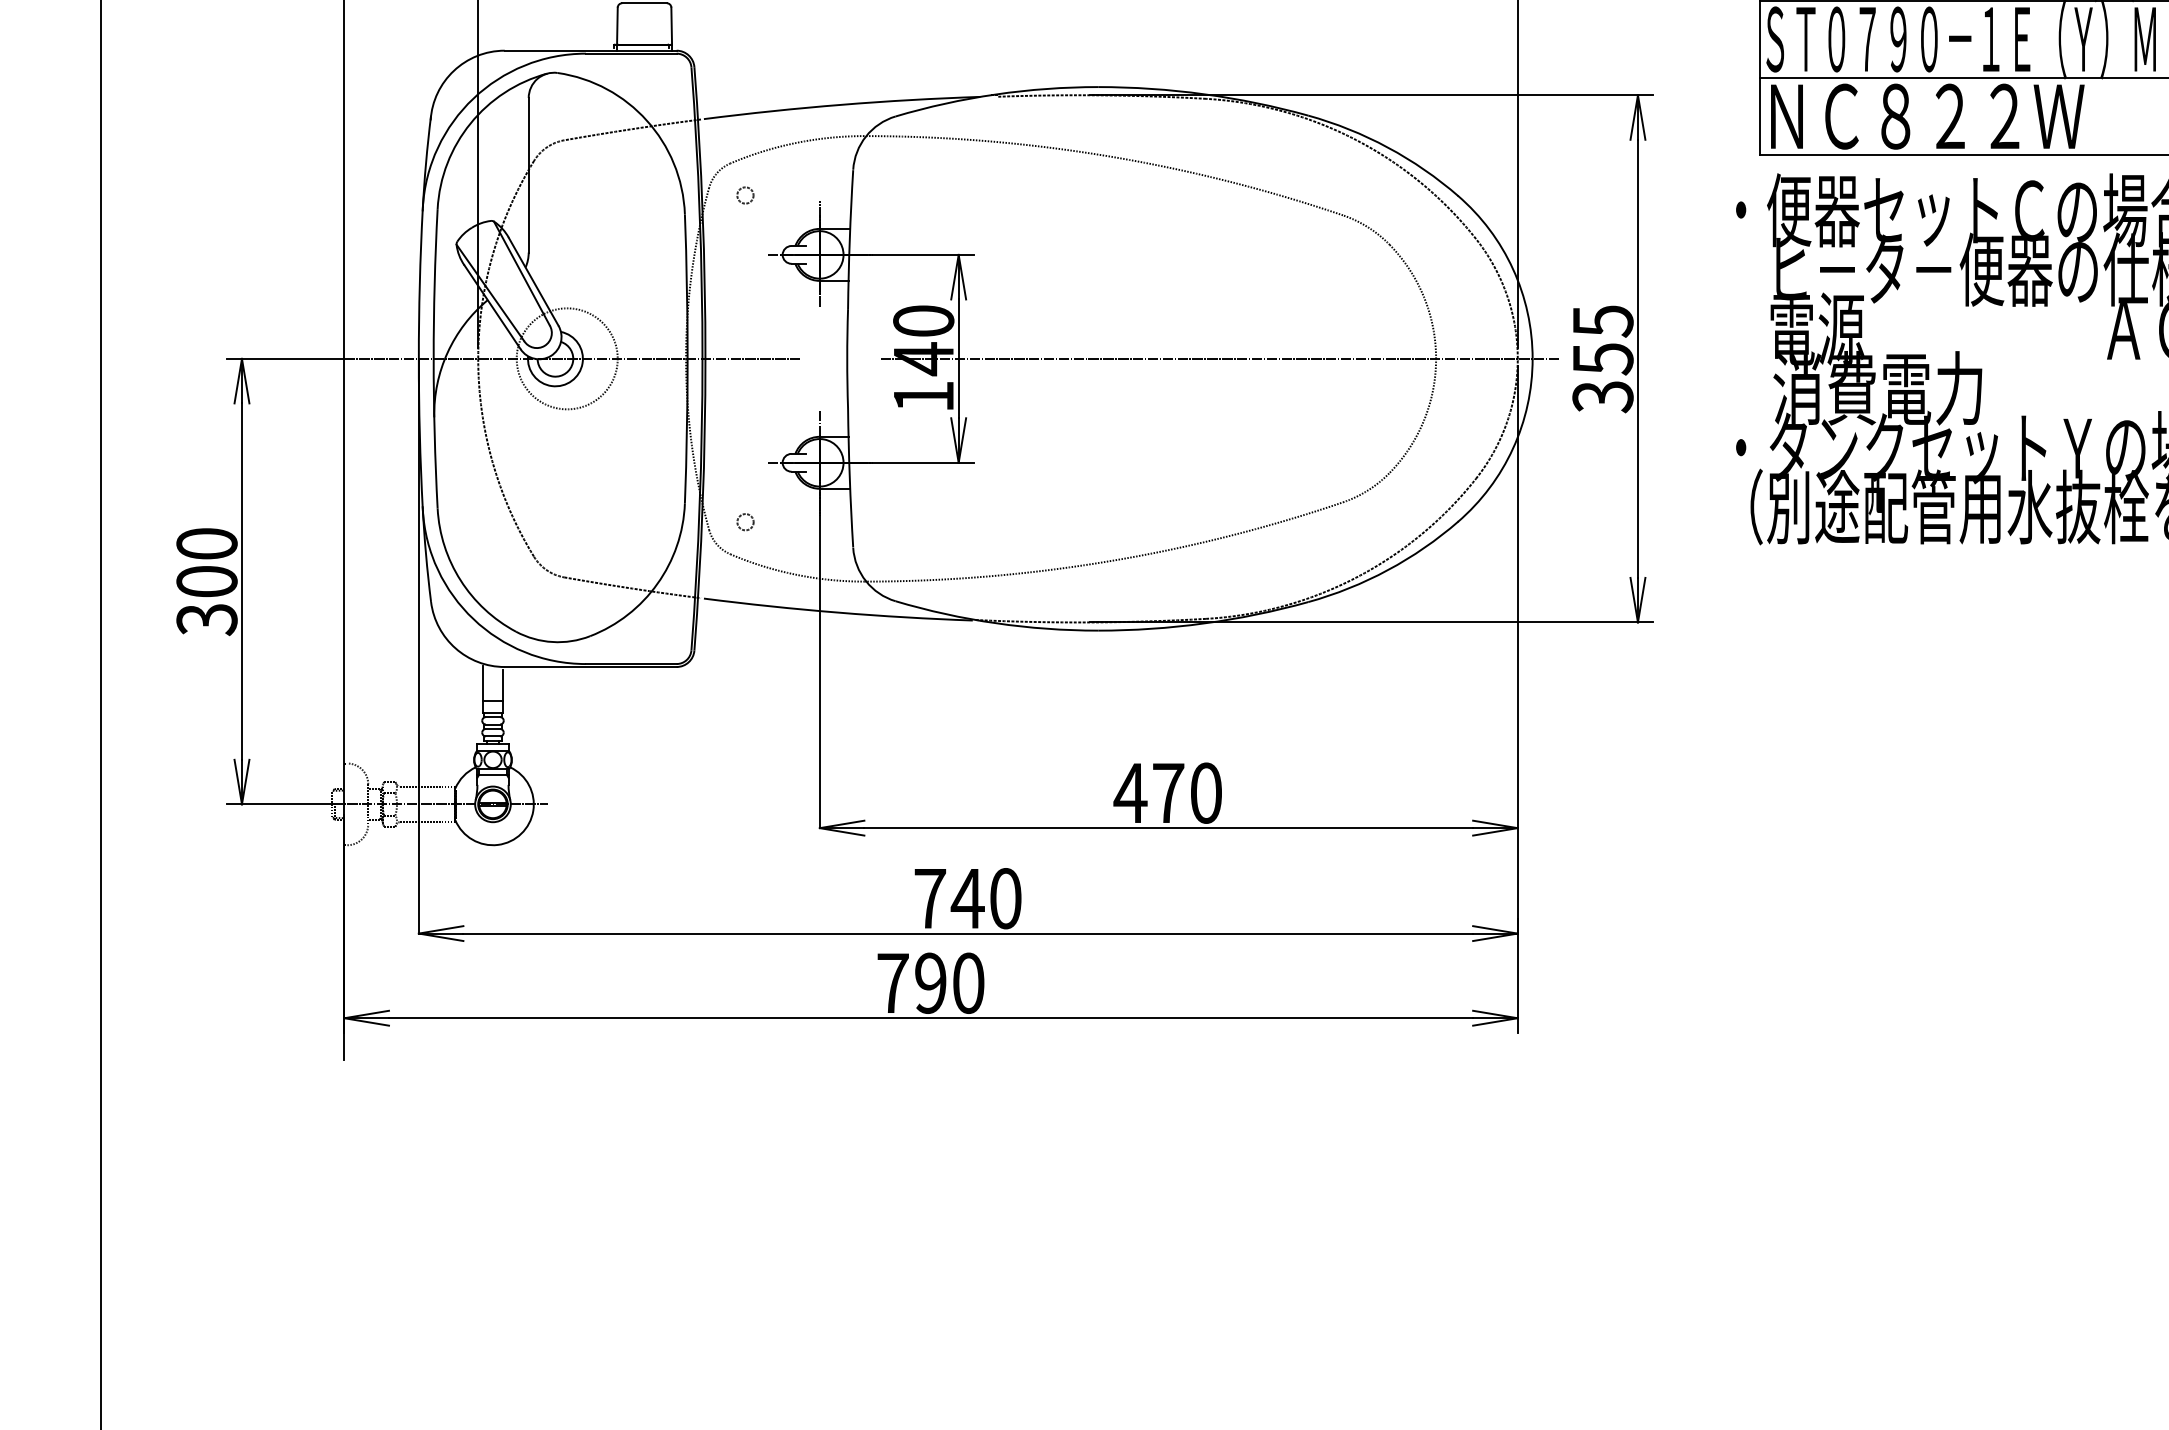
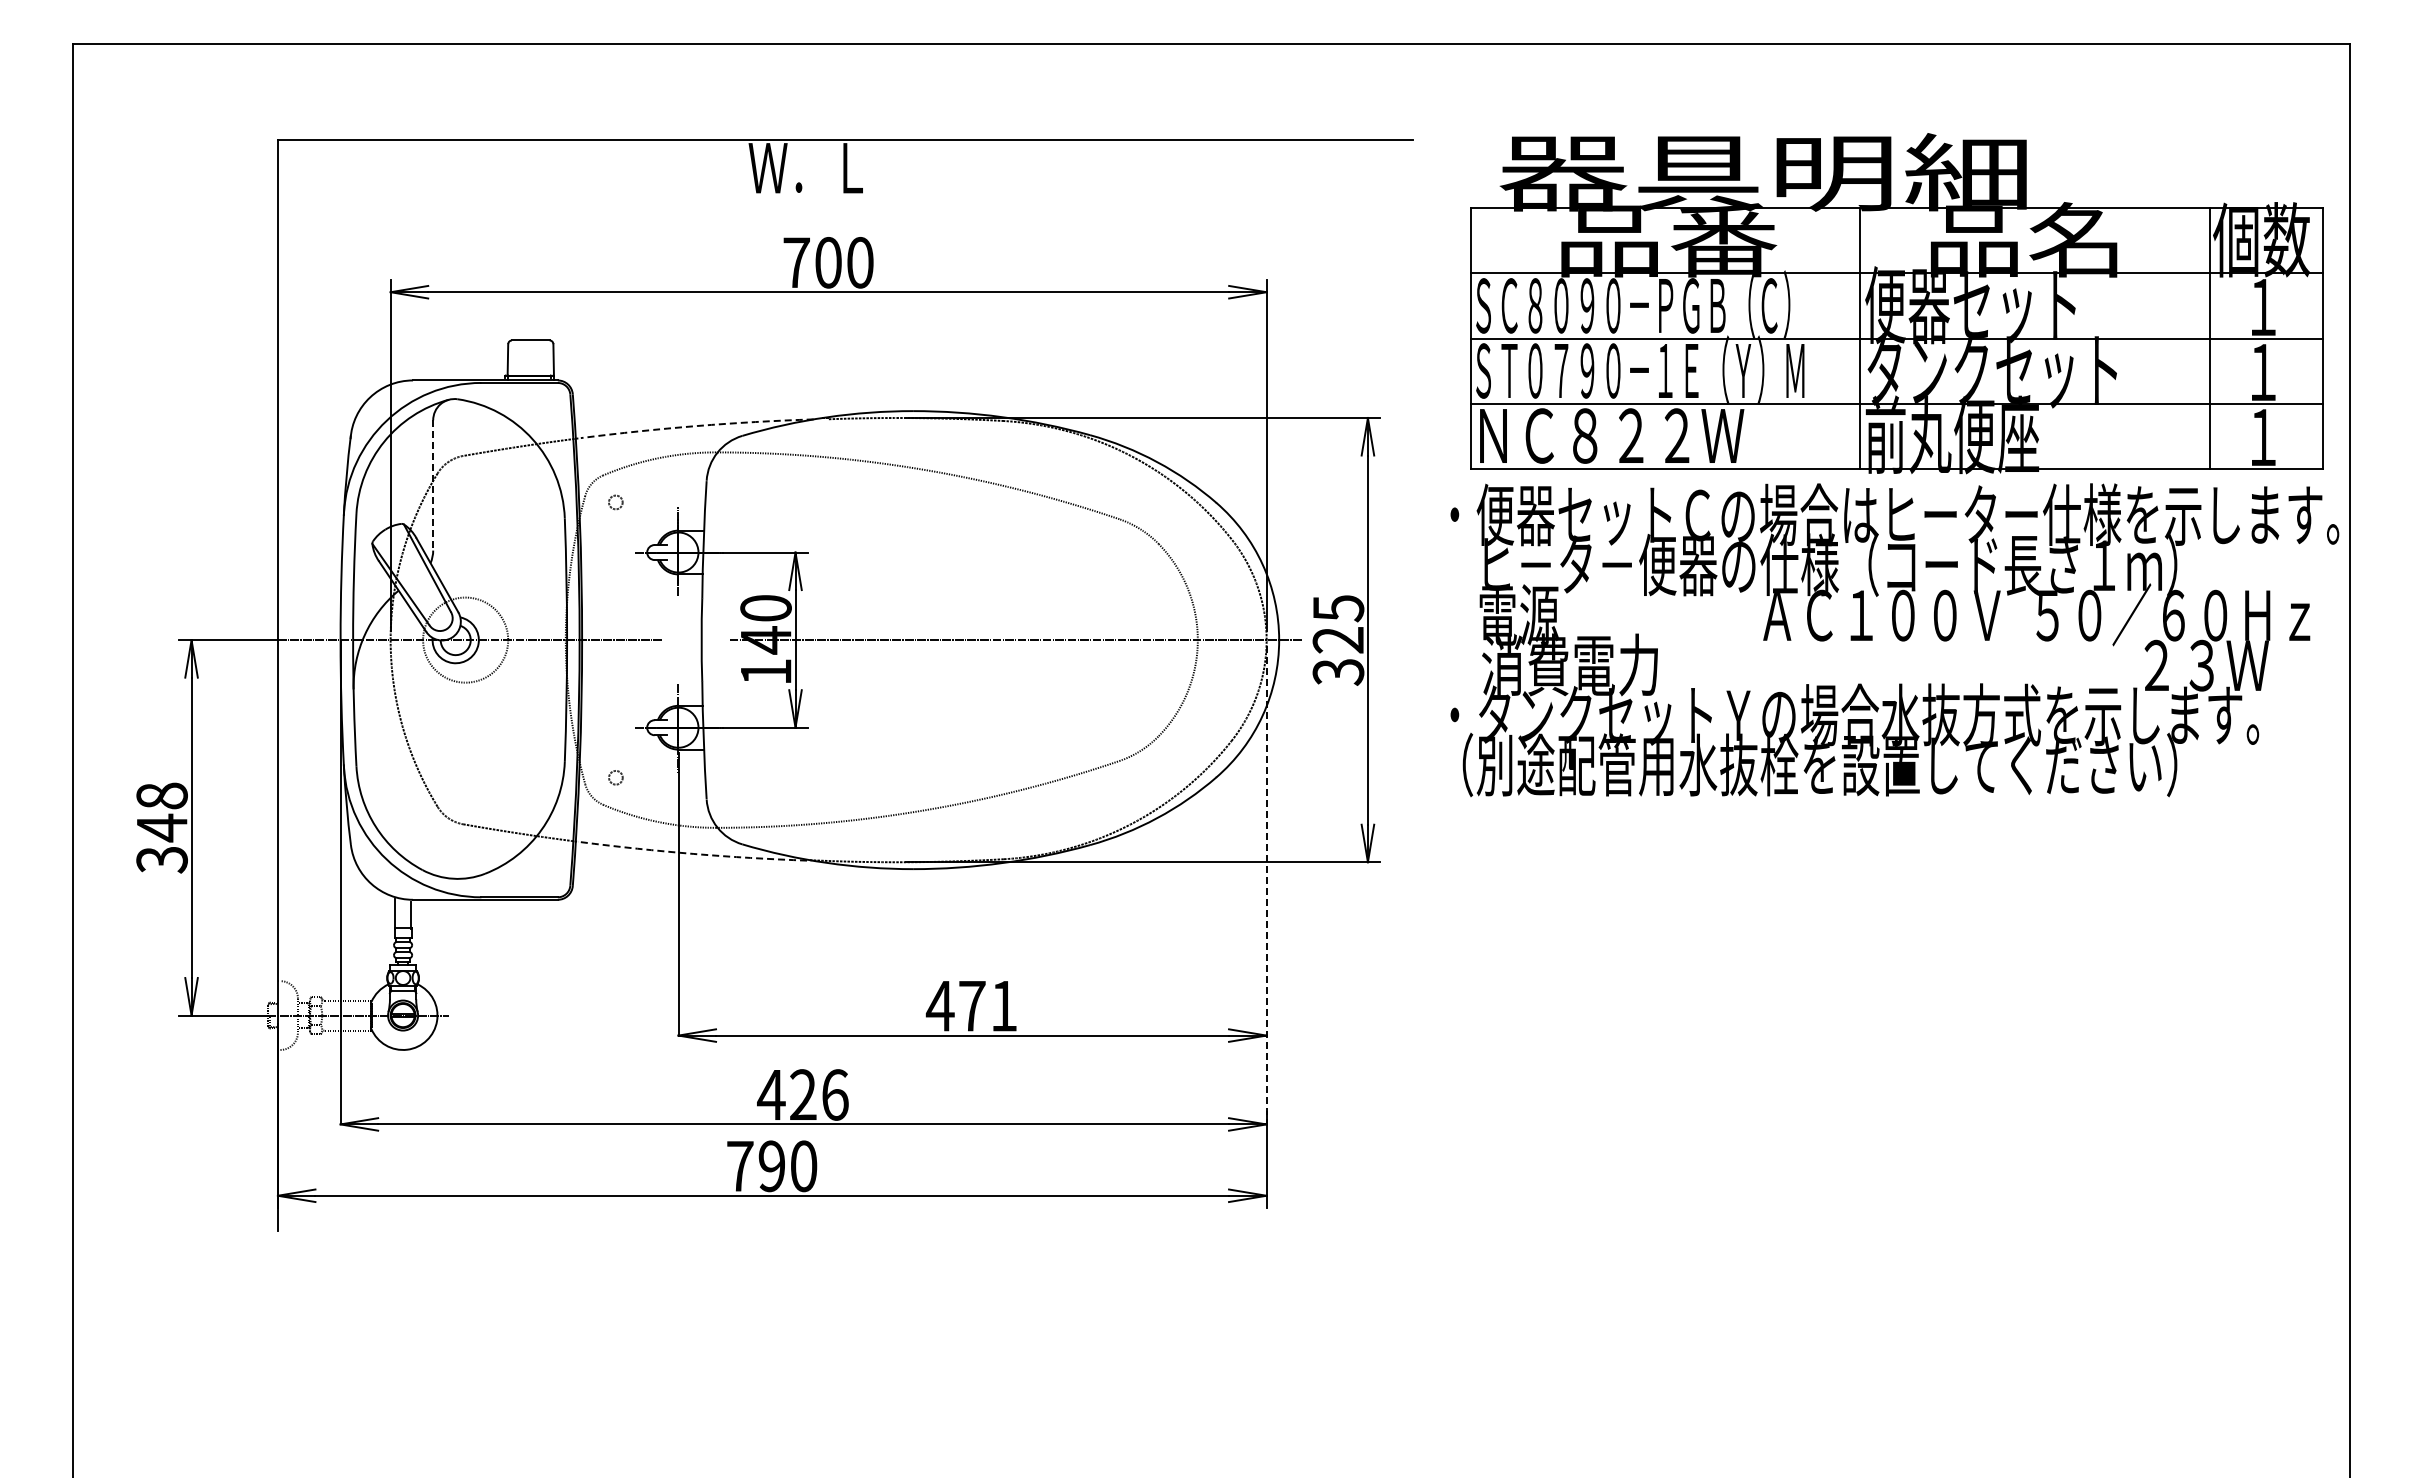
arc: (842, 105) -> (697, 426), solid -> dashed
line: (529, 175) -> (433, 485), solid -> dashed
text: (1603, 359) -> (1338, 640), 355 -> 325
text: (206, 563) -> (161, 812), 300 -> 348
arc: (837, 612) -> (693, 853), solid -> dashed
line: (1517, 650) -> (1266, 885), solid -> dashed
text: (1206, 792) -> (1004, 1005), 470 -> 471
text: (966, 898) -> (802, 1094), 740 -> 426

